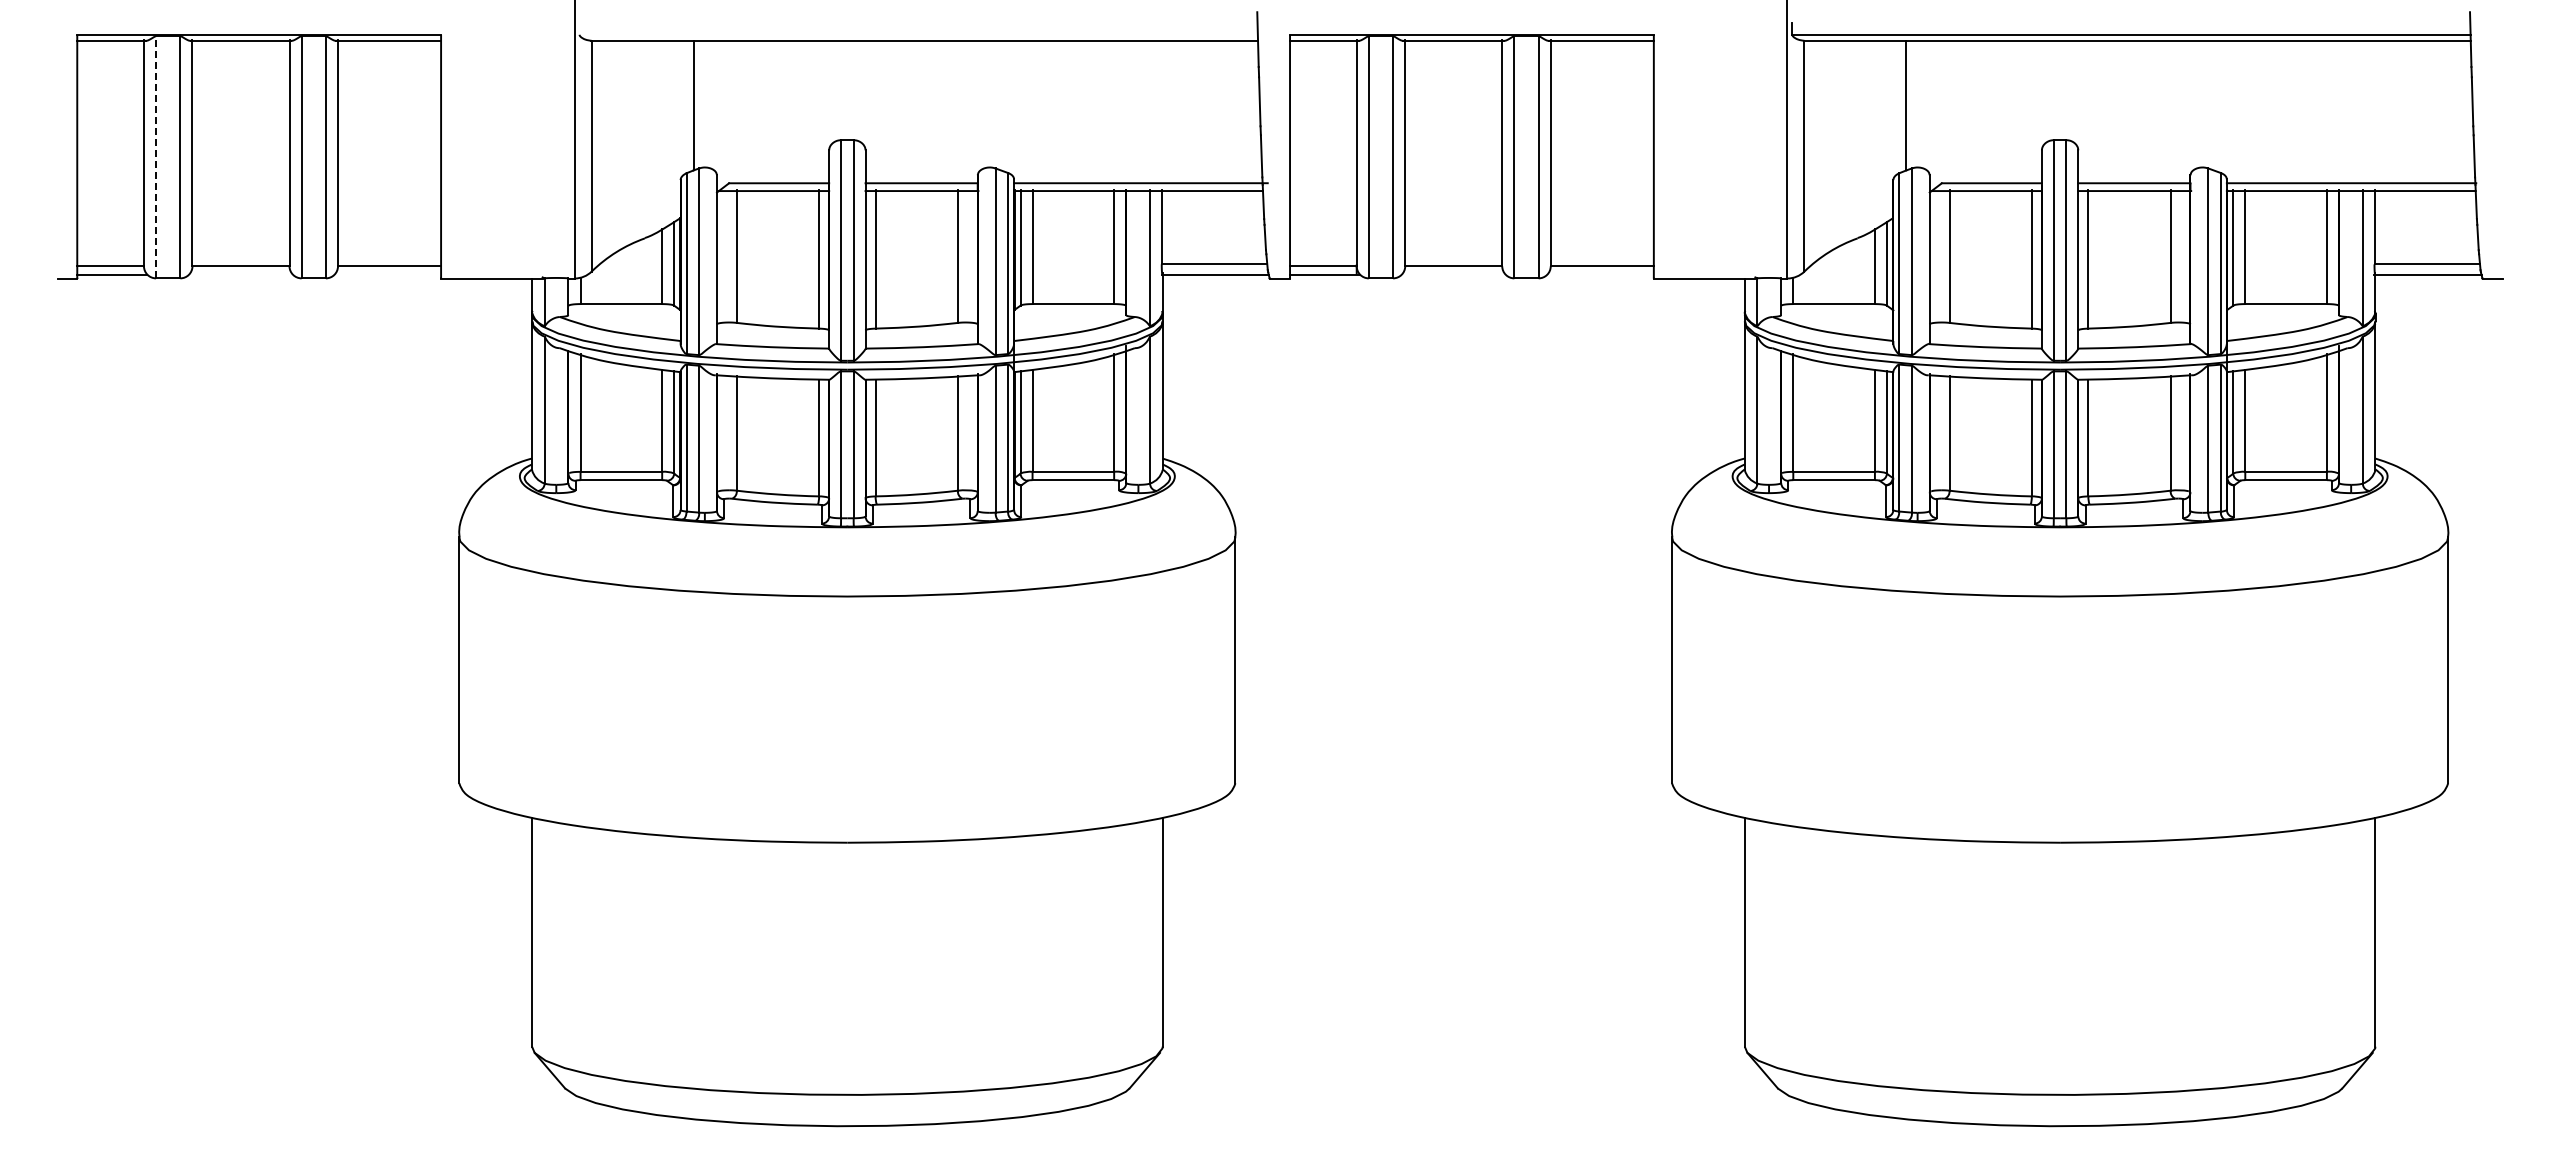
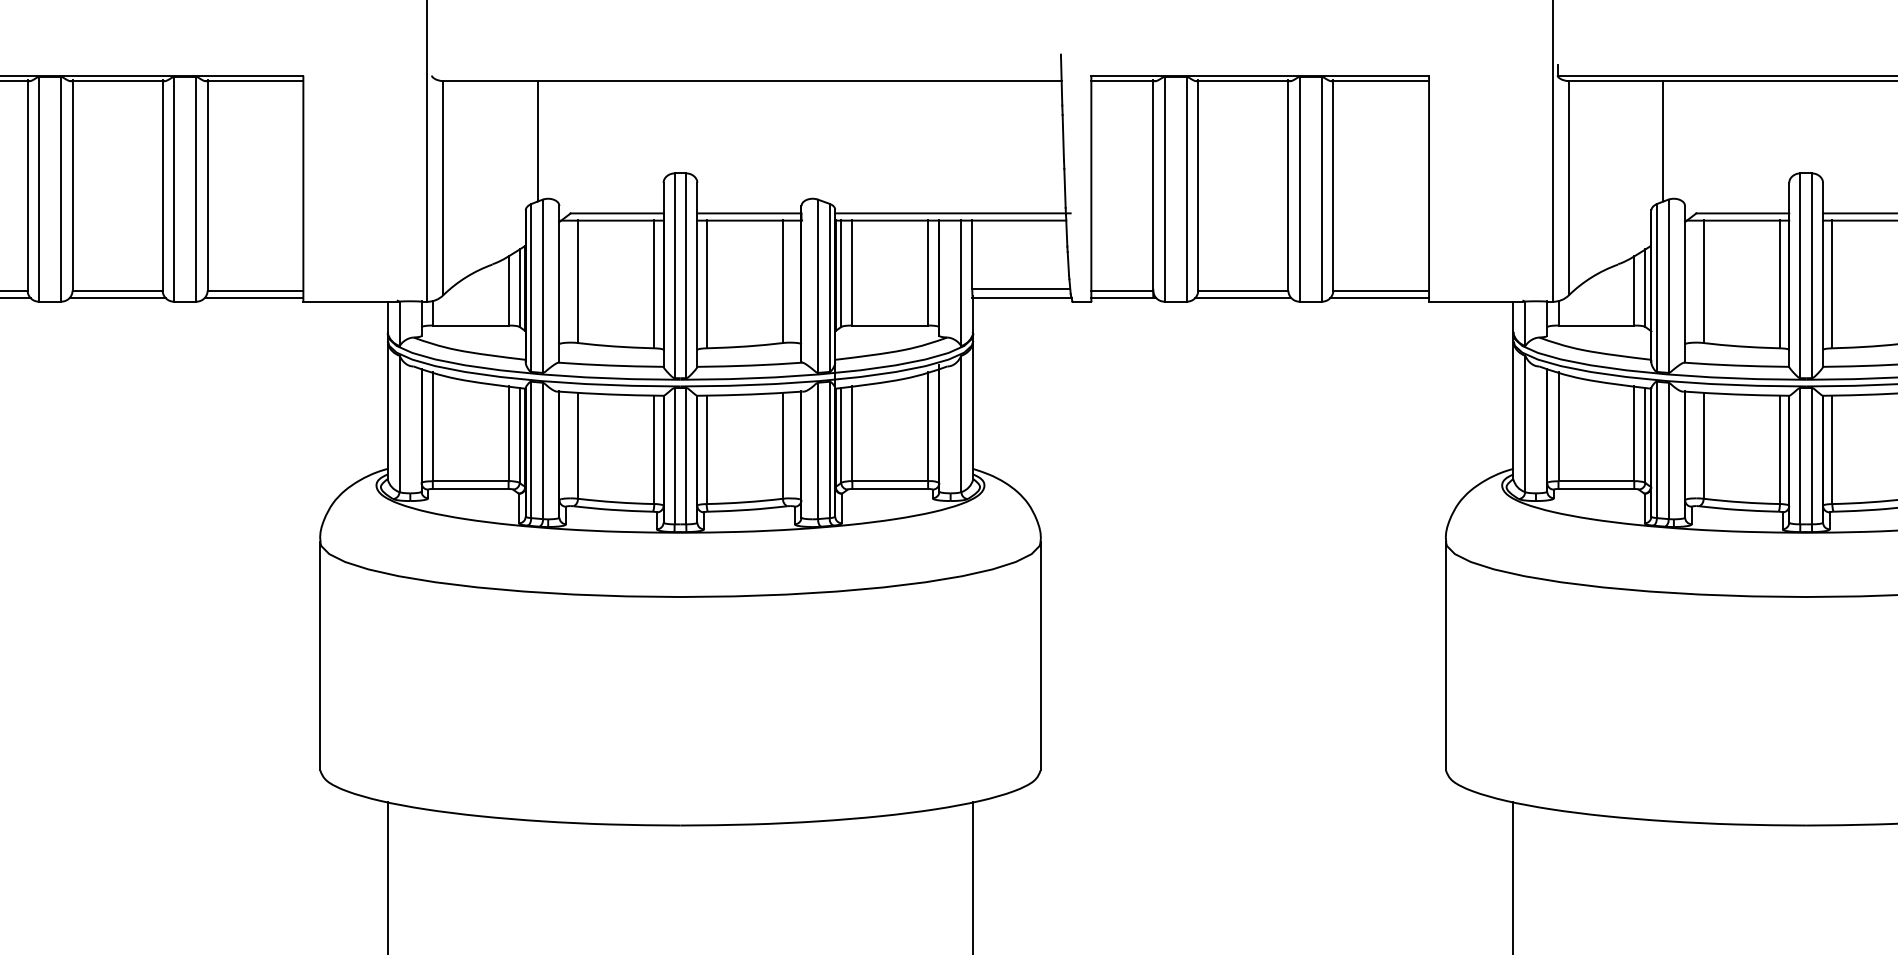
line: (156, 156) -> (39, 188), dashed -> solid
line: (240, 274) -> (117, 298), added
line: (387, 274) -> (253, 298), added
line: (1453, 274) -> (1243, 298), added
line: (1600, 274) -> (1379, 298), added

